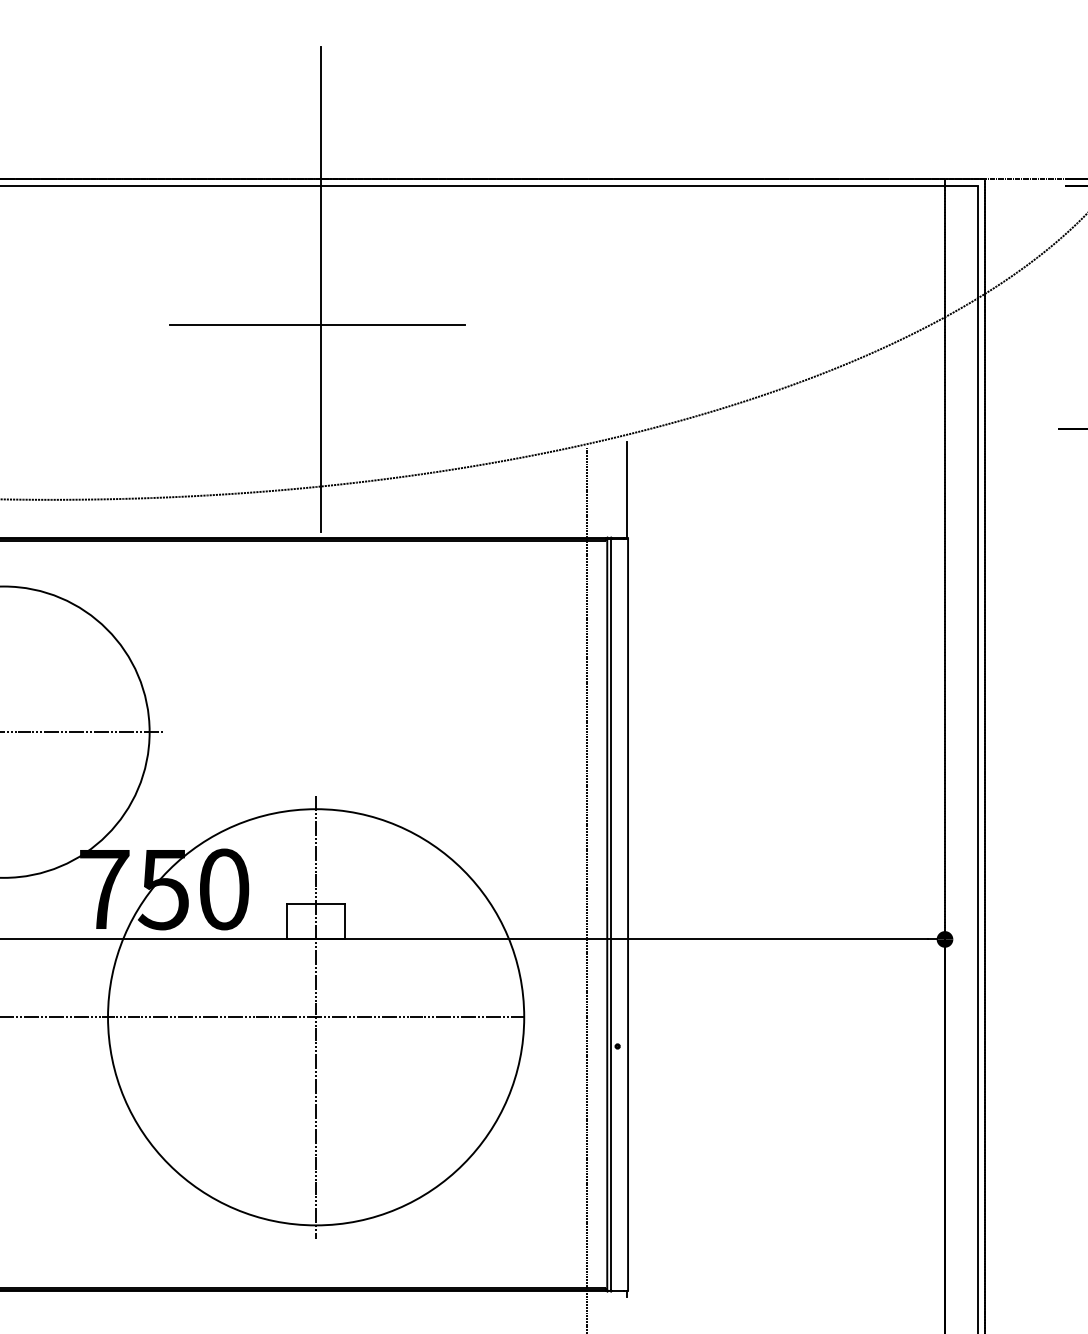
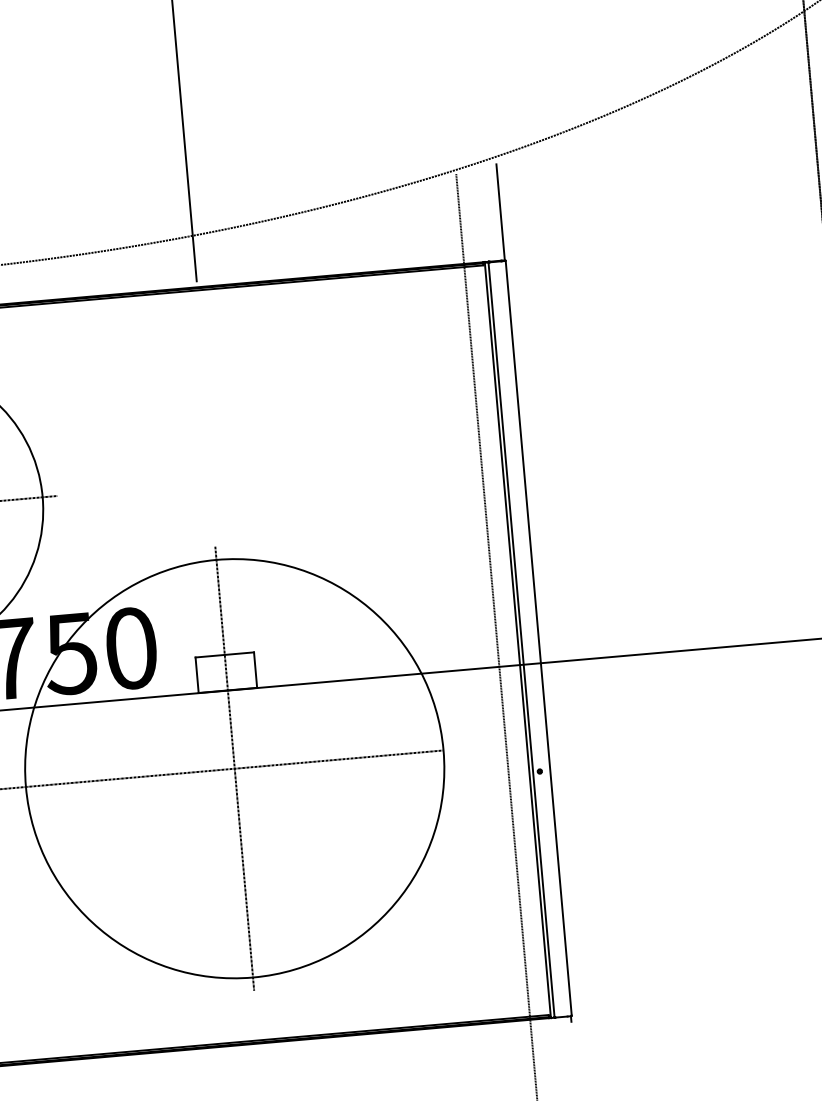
line: (316, 325) -> (174, 74), removed

